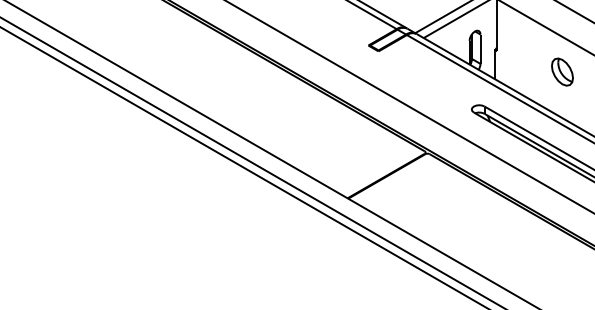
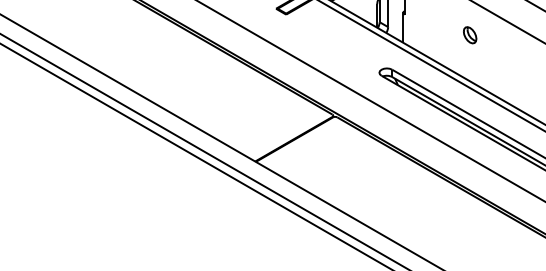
part: (562, 71) -> (470, 34), size x0.6

